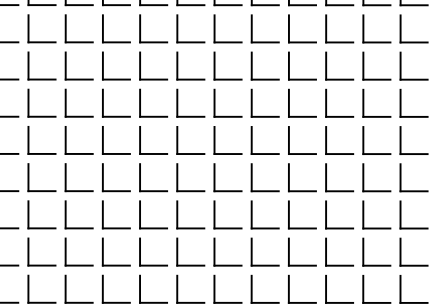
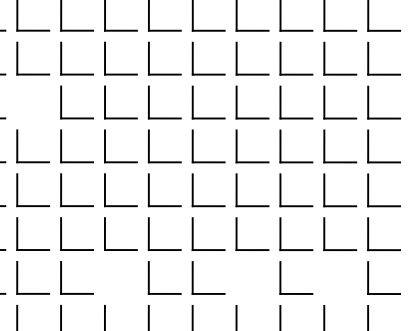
part: (103, 65) -> (17, 101), removed
part: (178, 214) -> (106, 277), removed
part: (289, 214) -> (237, 277), removed
part: (364, 214) -> (325, 277), removed

